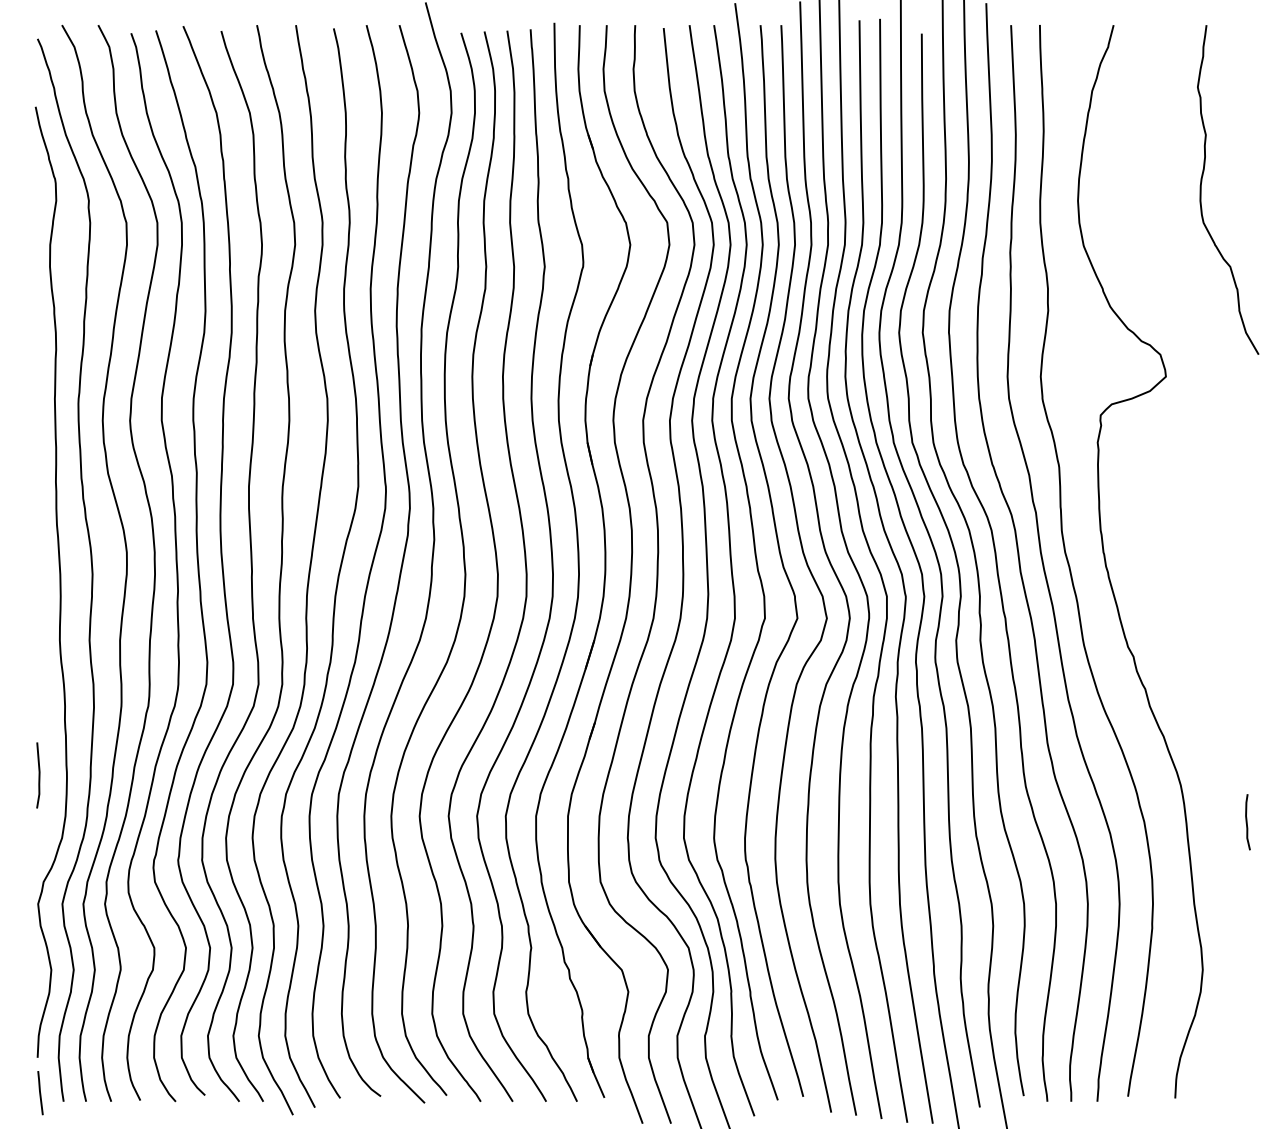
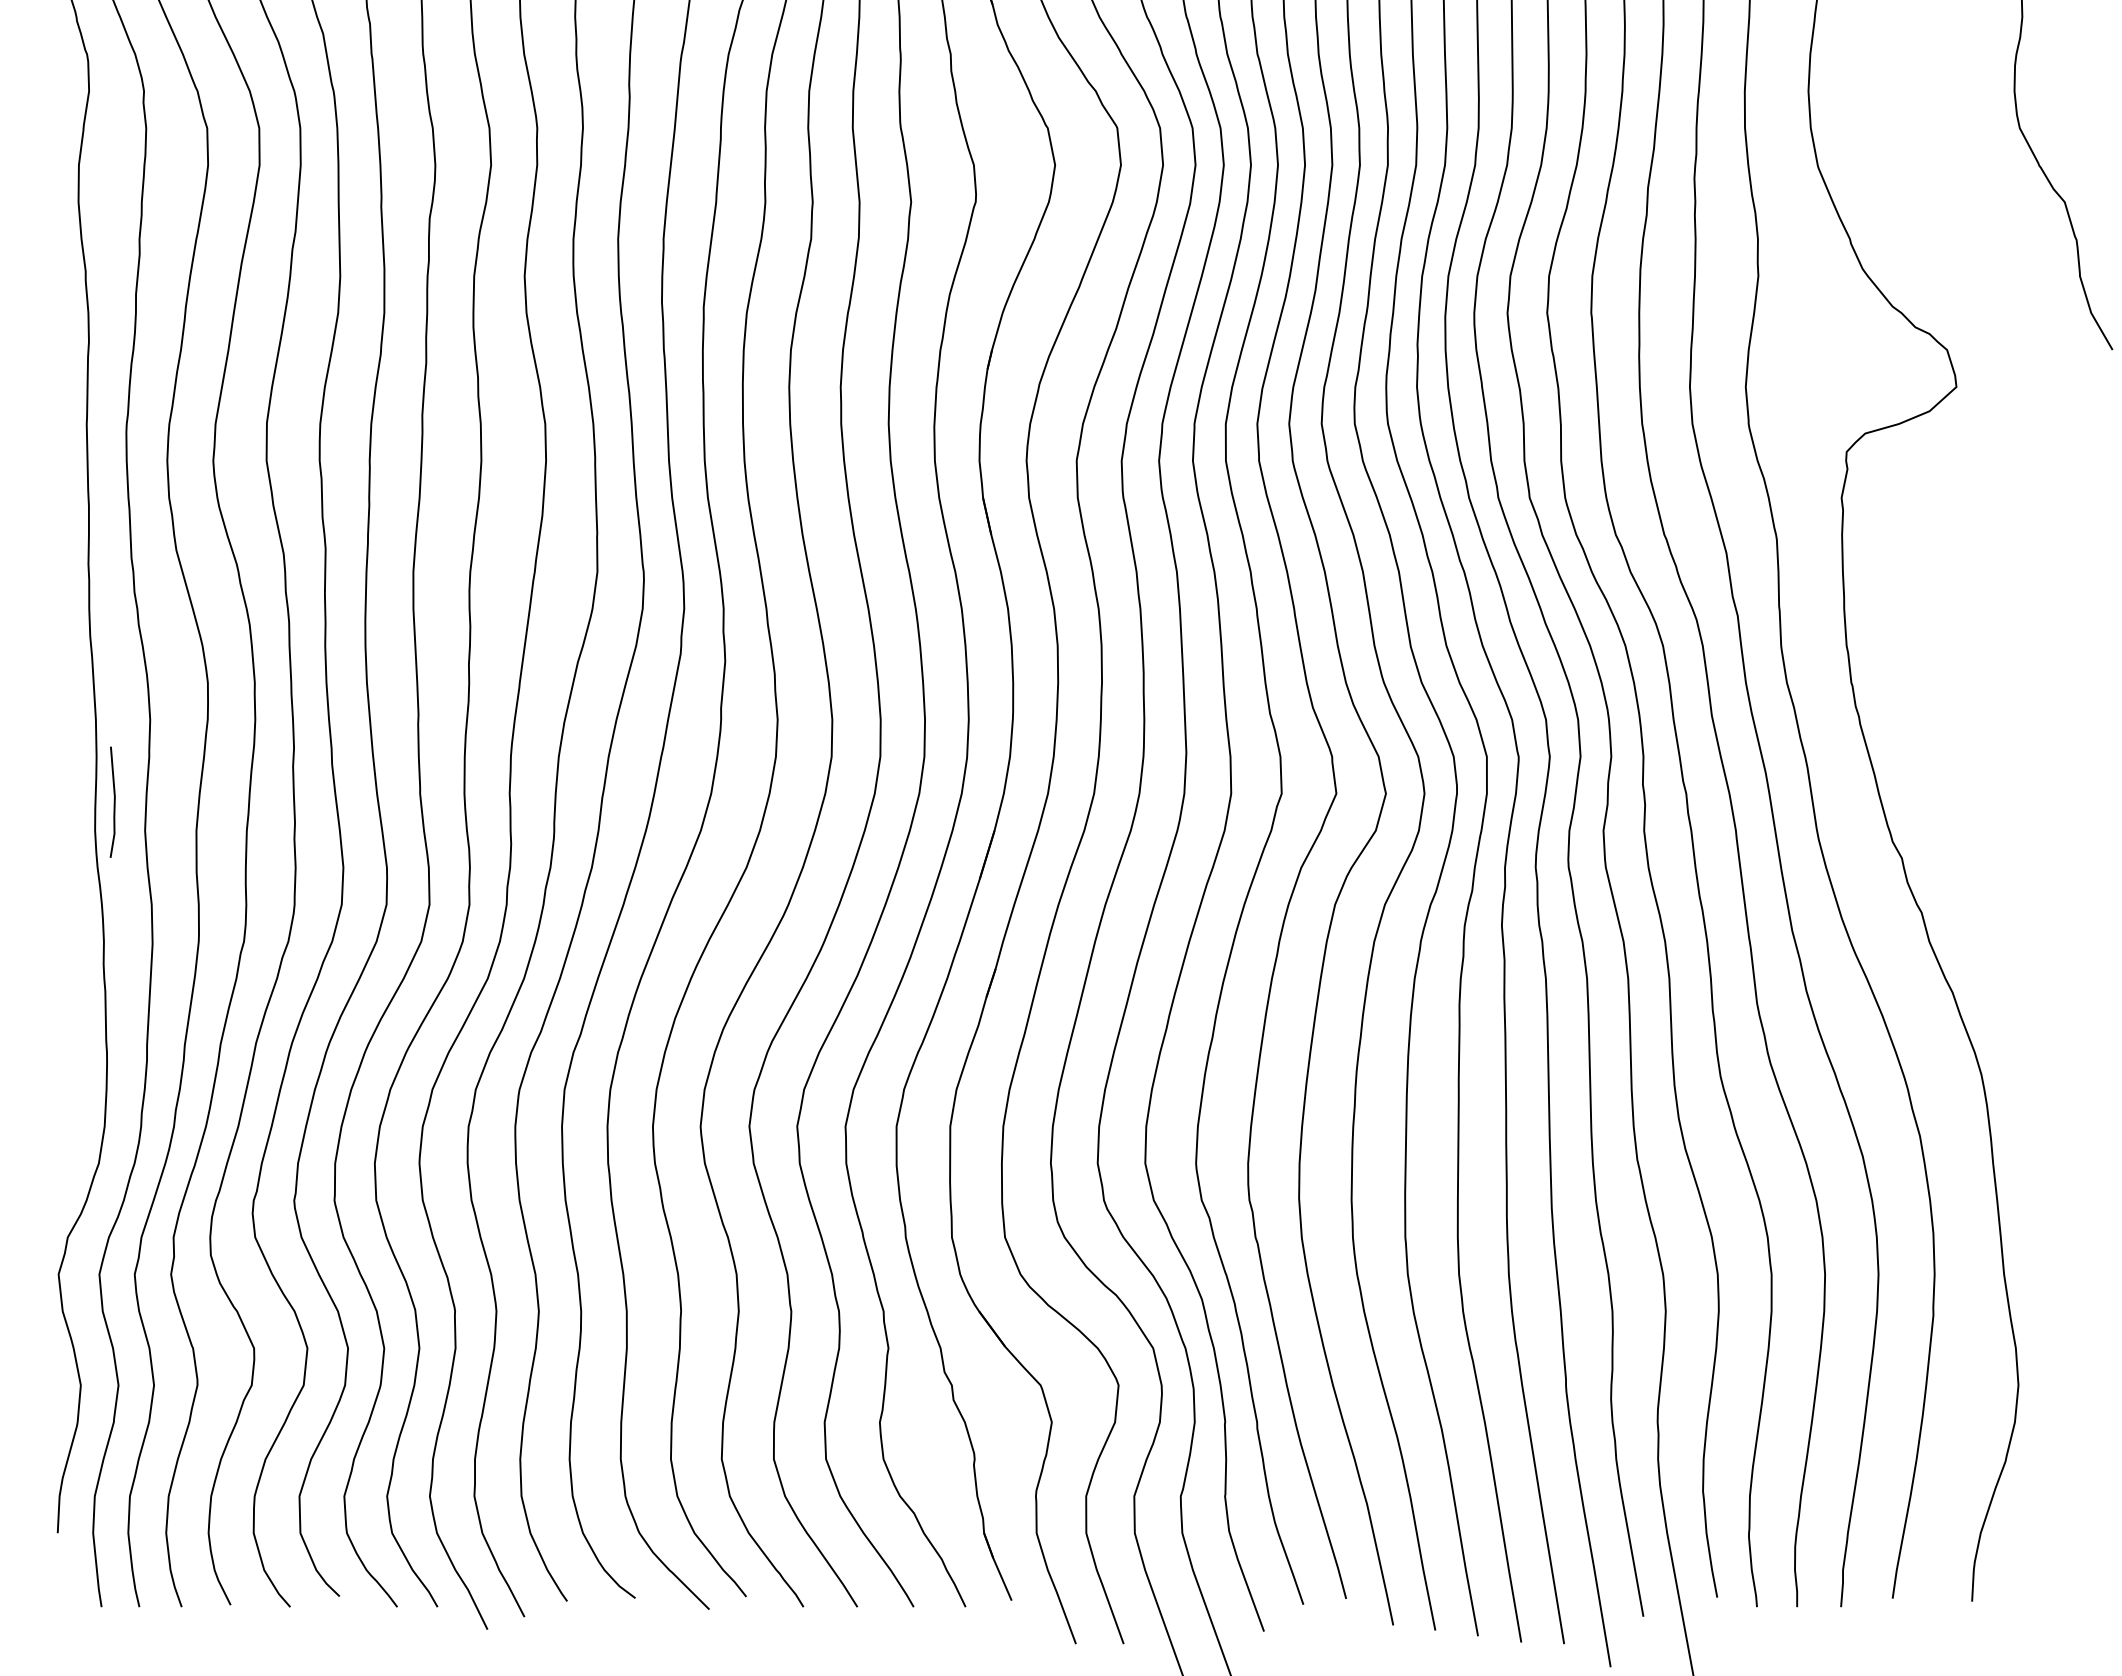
line: (38, 775) -> (113, 802), moved
curve: (1247, 822) -> (2093, 1137), removed
line: (40, 1093) -> (62, 1593), removed

